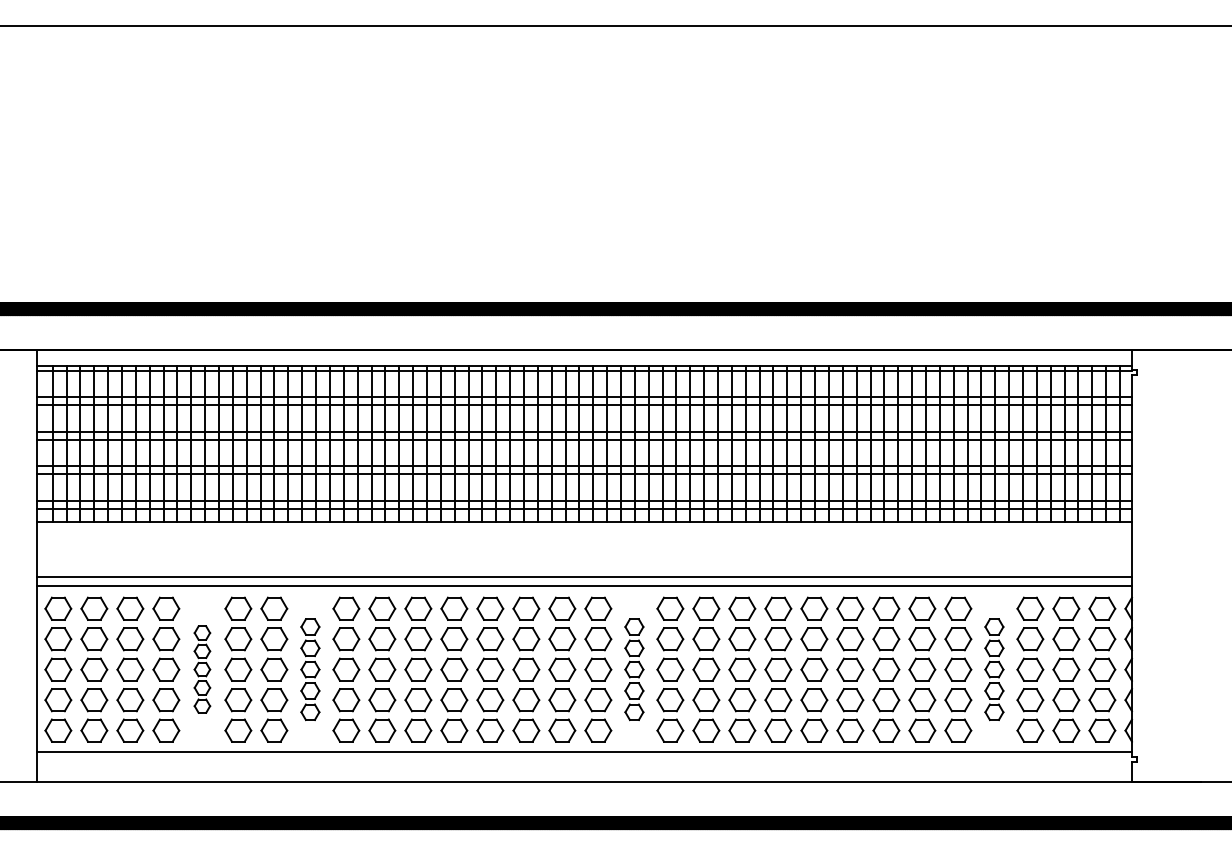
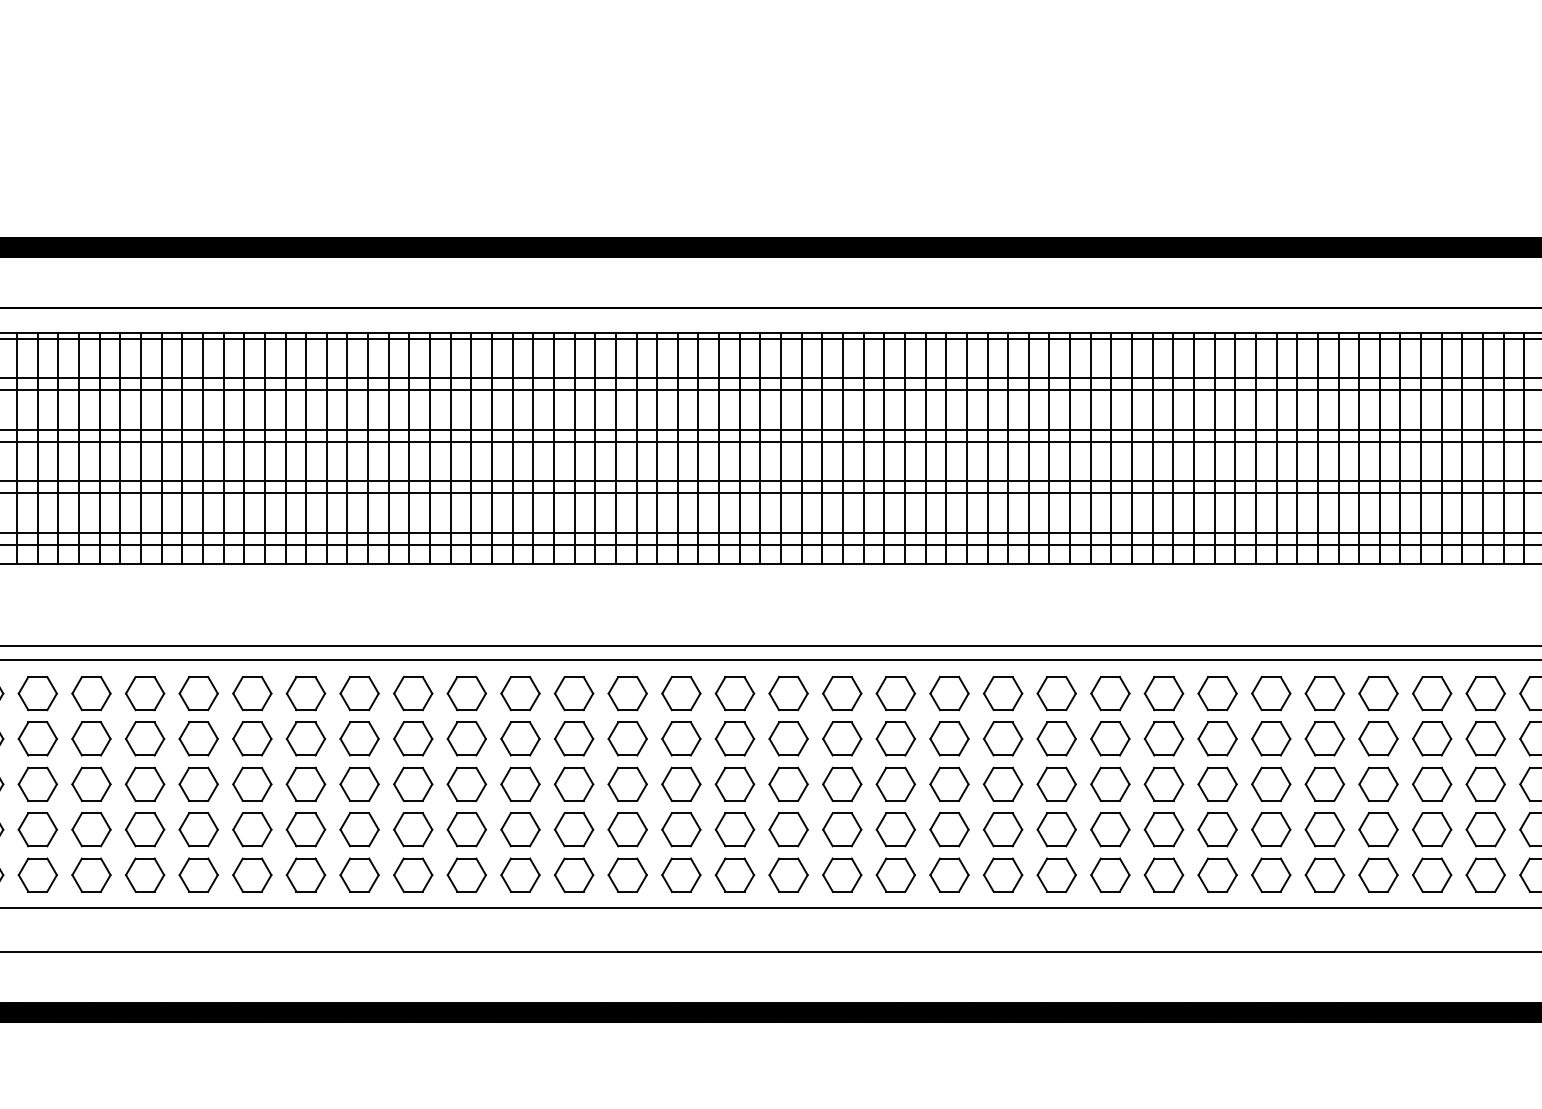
part: (202, 669) -> (198, 784), size x1.67
part: (310, 669) -> (359, 784), size x1.43
part: (634, 669) -> (842, 784), size x1.43
part: (994, 669) -> (1378, 784), size x1.43

